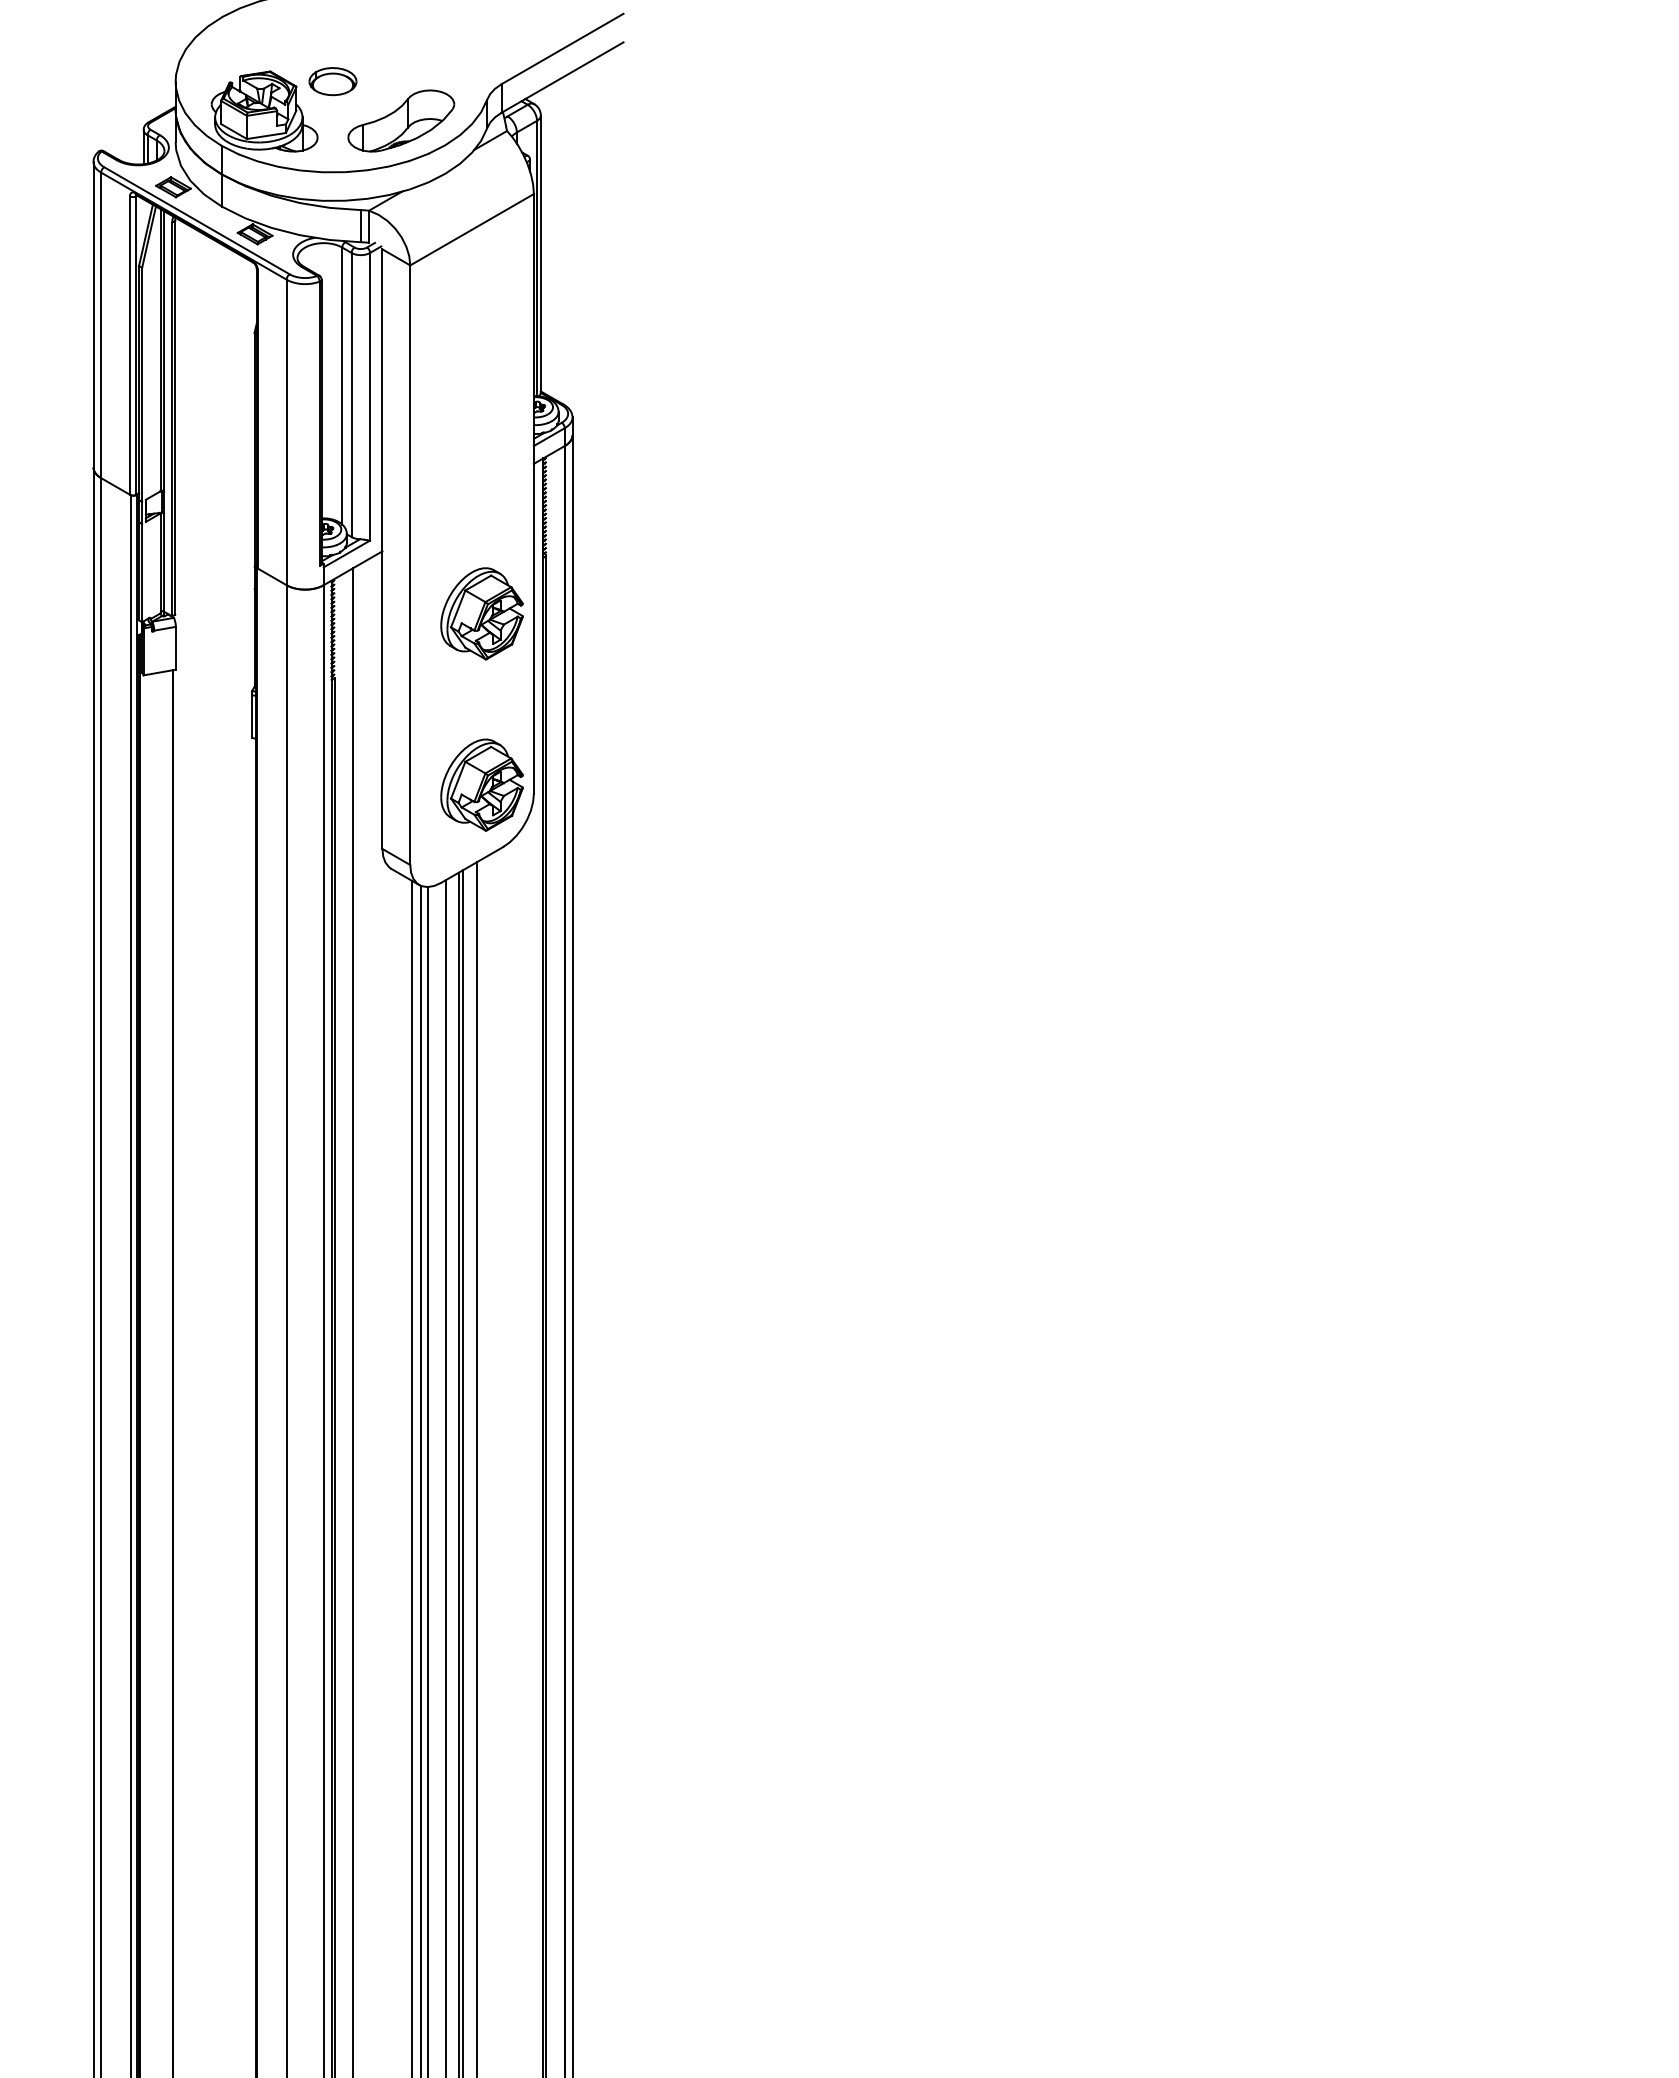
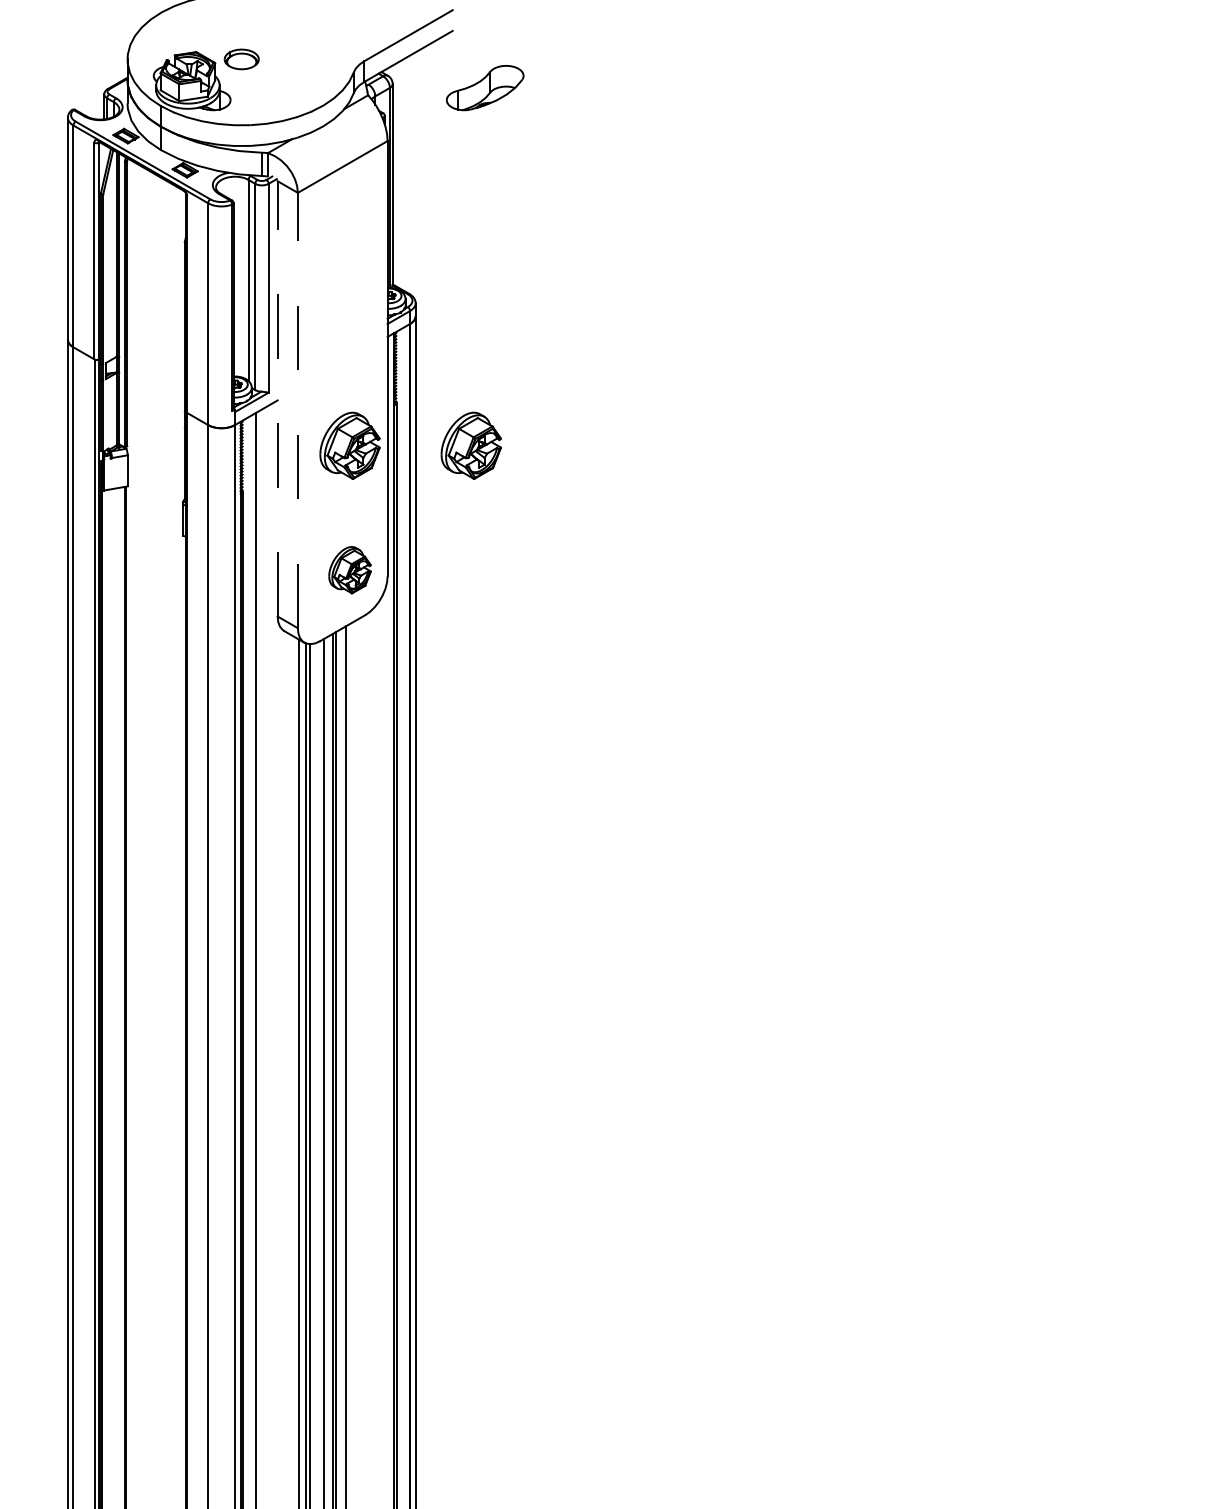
part: (401, 120) -> (485, 87), moved
line: (382, 549) -> (277, 399), solid -> dashed
line: (410, 565) -> (298, 410), solid -> dashed
part: (648, 613) -> (470, 445), added
part: (481, 784) -> (349, 569), size x0.7

